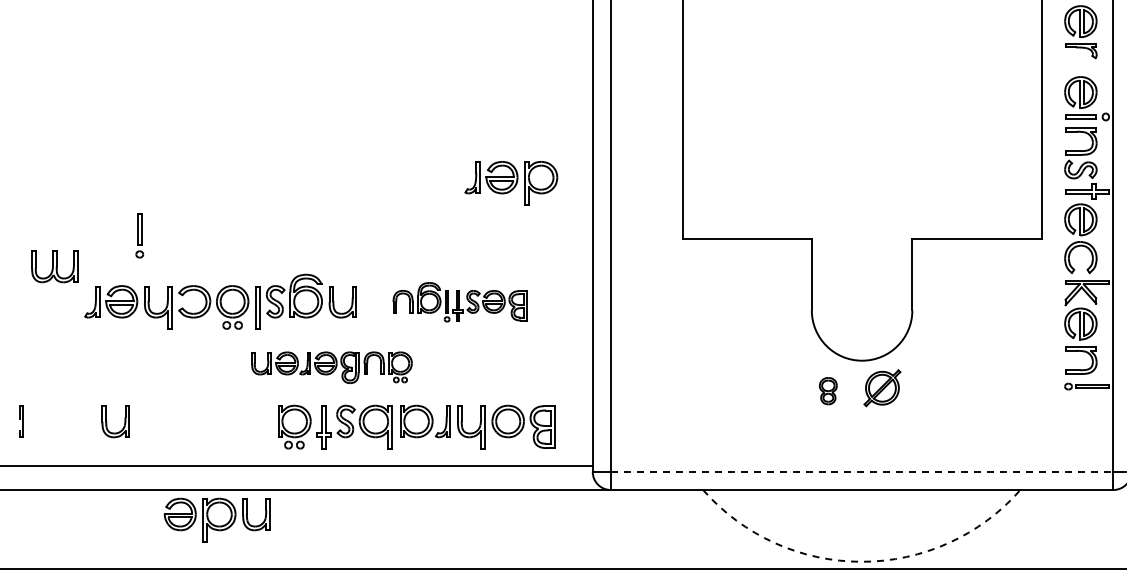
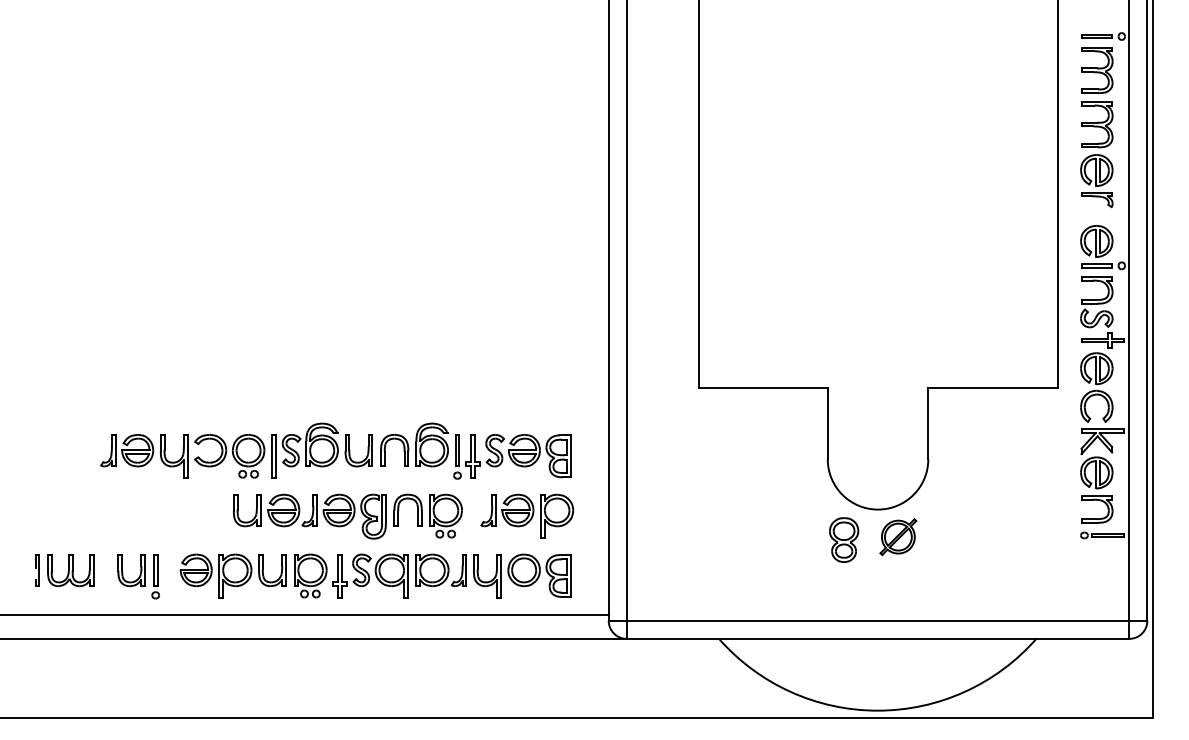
part: (511, 182) -> (527, 515), moved
part: (139, 235) -> (155, 576), moved
part: (54, 266) -> (70, 570), moved
part: (459, 301) -> (475, 450), size x1.43
part: (331, 367) -> (347, 516), size x1.43
part: (828, 390) -> (844, 539), size x1.67
line: (862, 471) -> (878, 620), dashed -> solid
part: (216, 519) -> (232, 575), moved
arc: (861, 561) -> (877, 710), dashed -> solid

